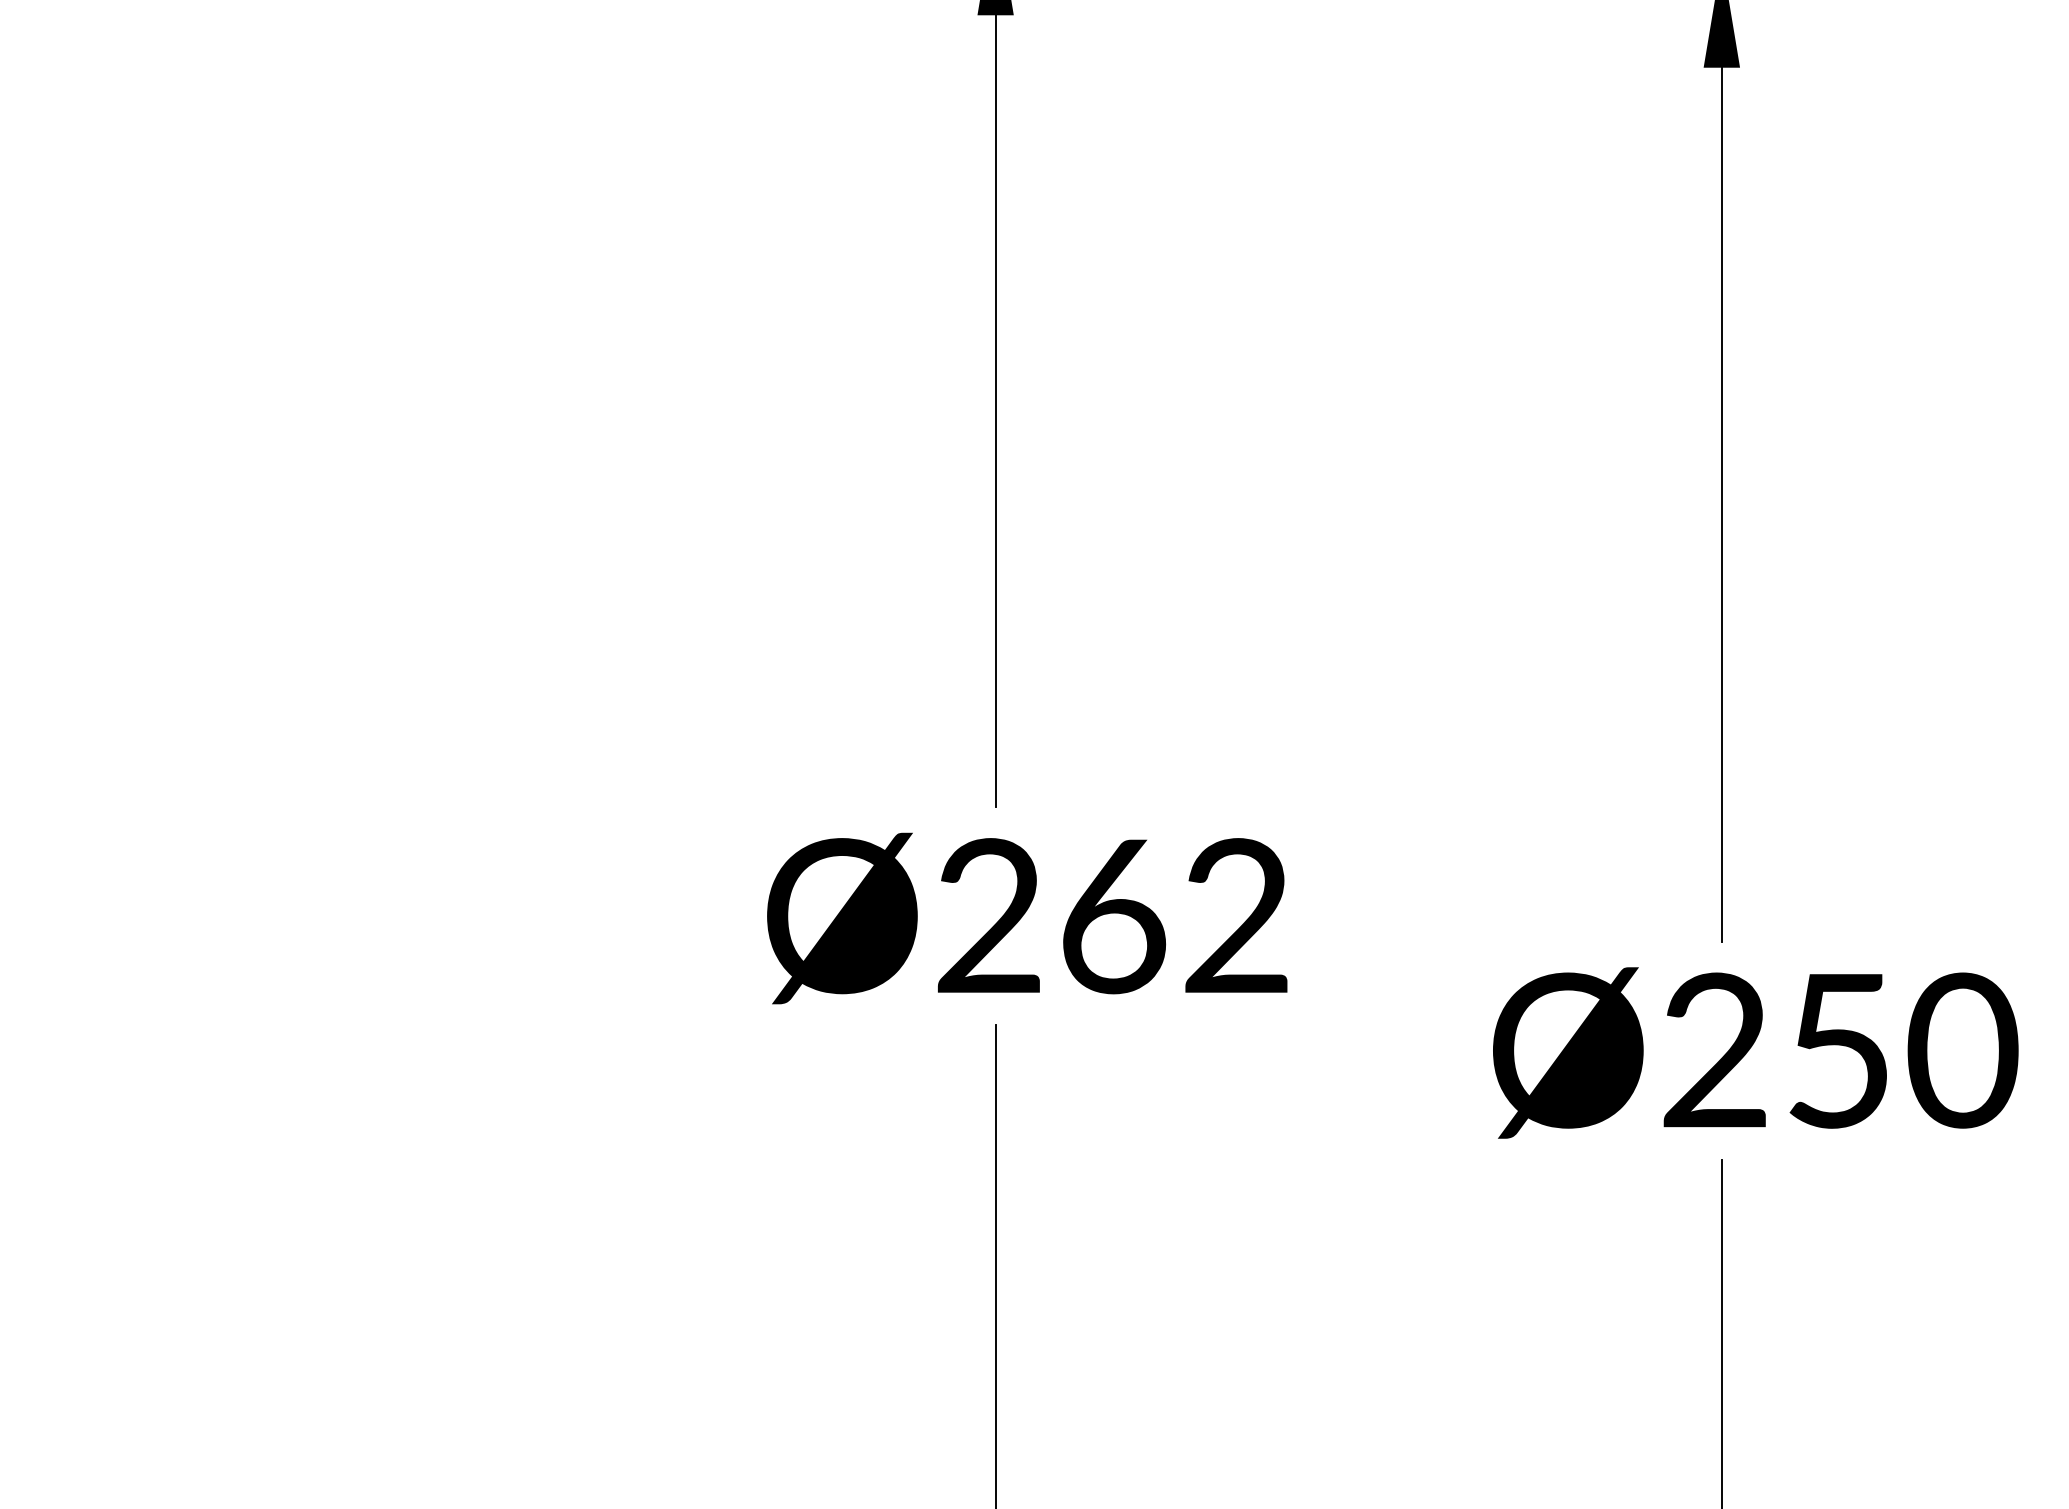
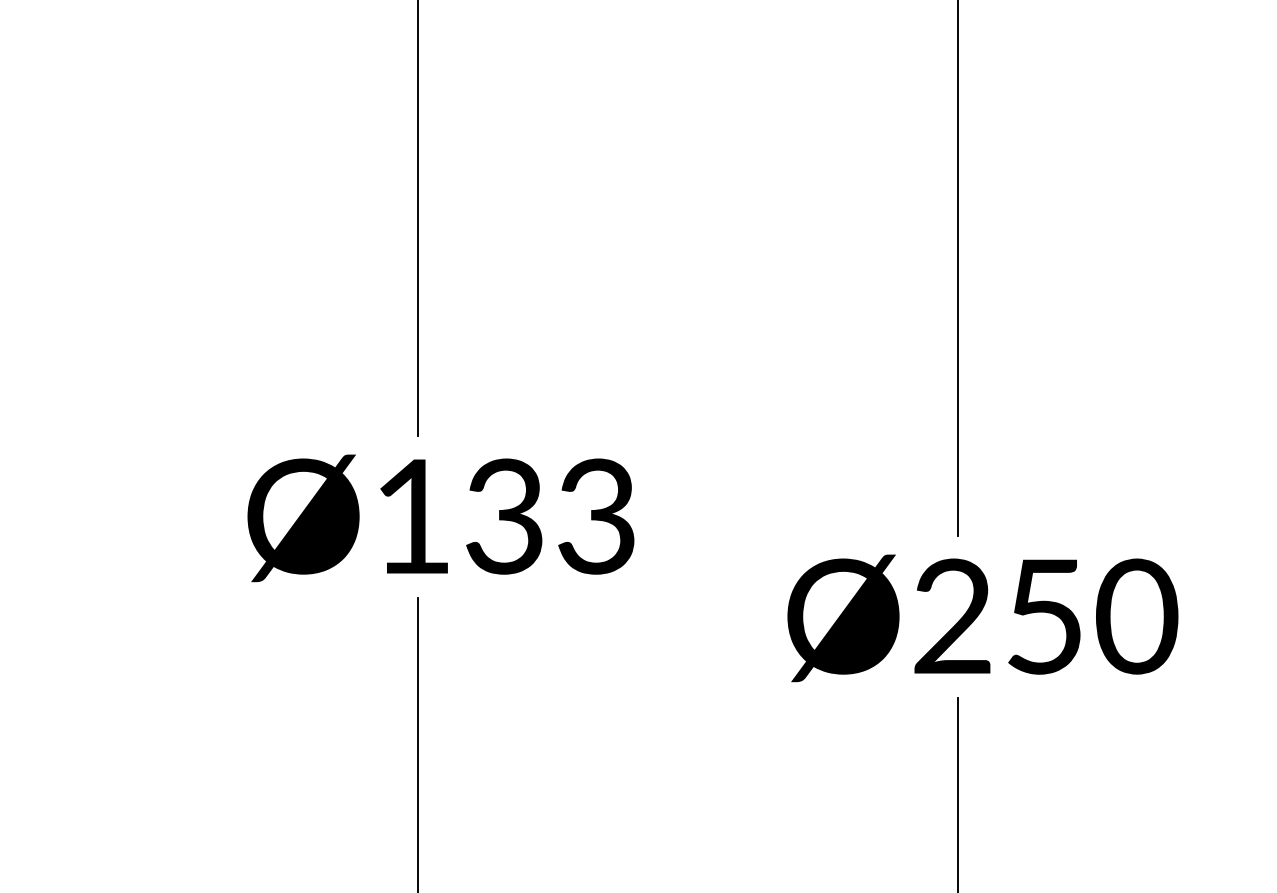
text: (1112, 916) -> (504, 516), Ø262 -> Ø133

